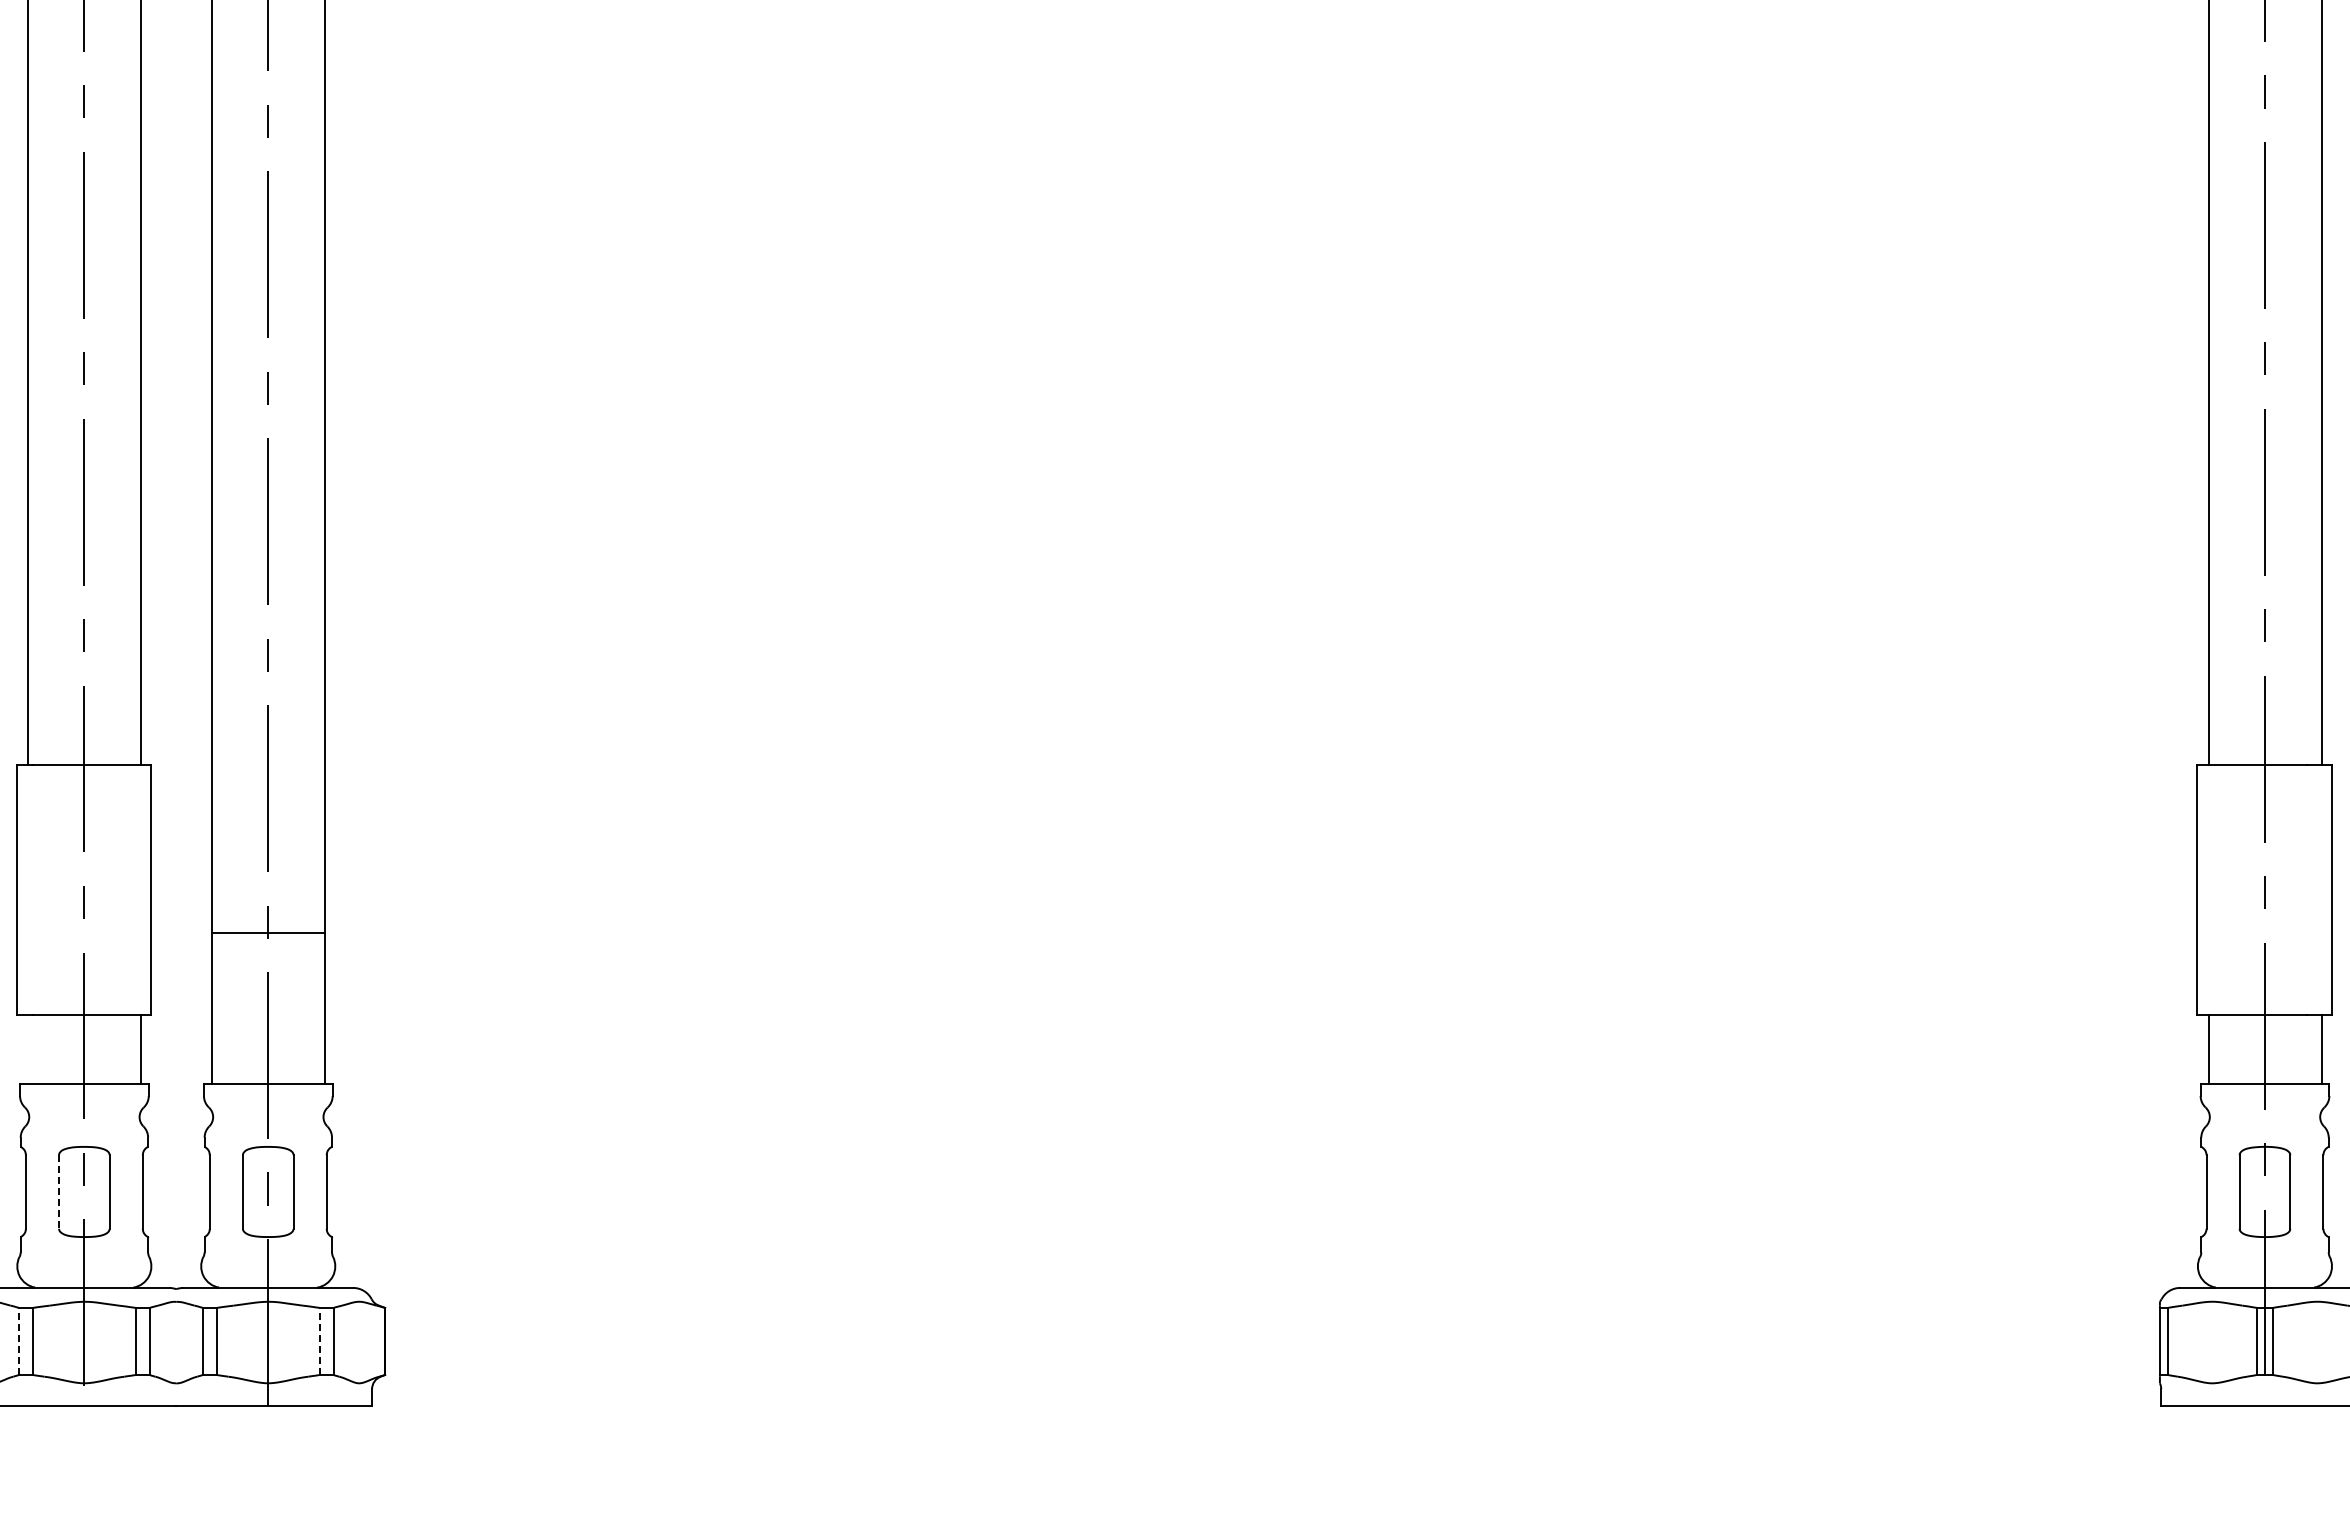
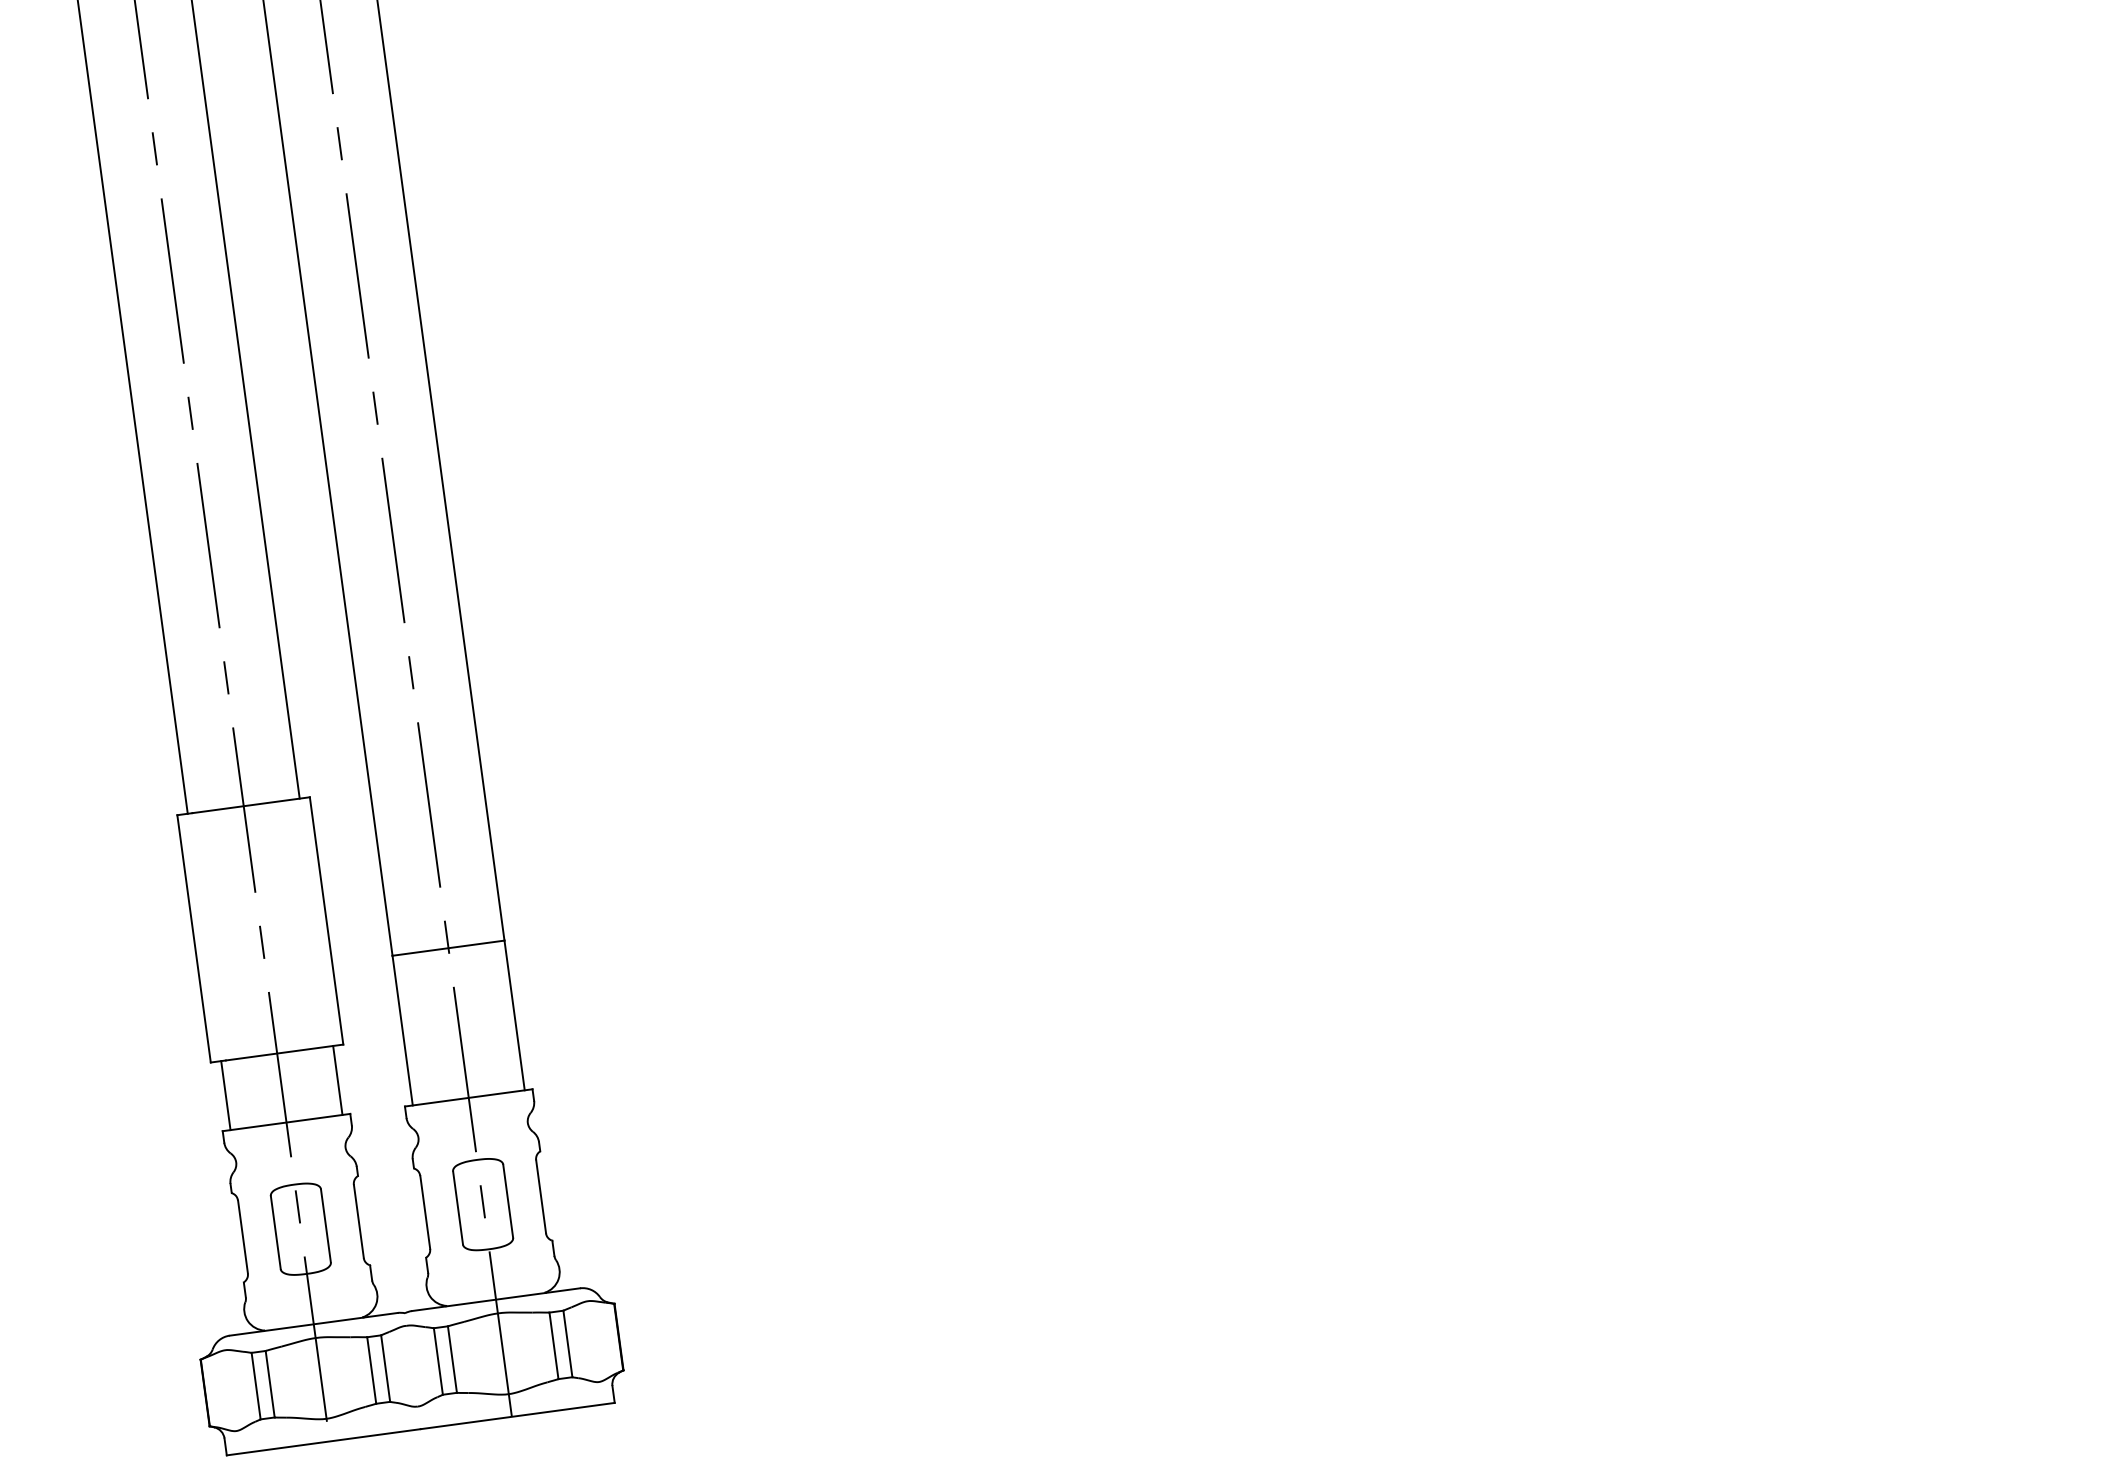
line: (27, 1049) -> (225, 1095), added
line: (59, 1192) -> (276, 1233), dashed -> solid
line: (19, 1341) -> (256, 1386), dashed -> solid
line: (319, 1341) -> (553, 1345), dashed -> solid

